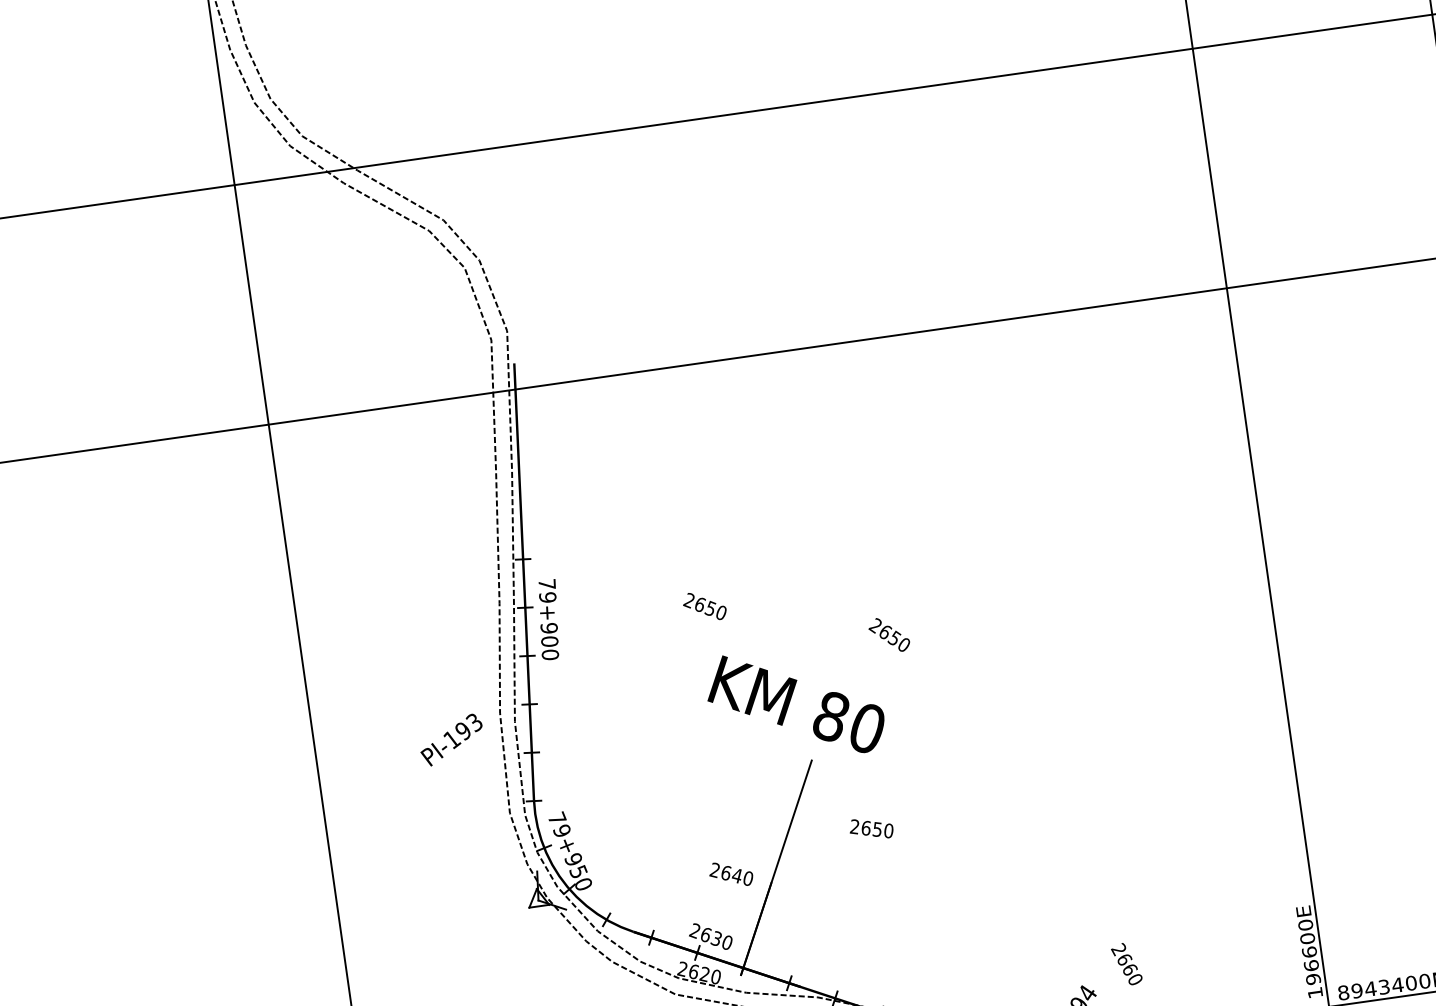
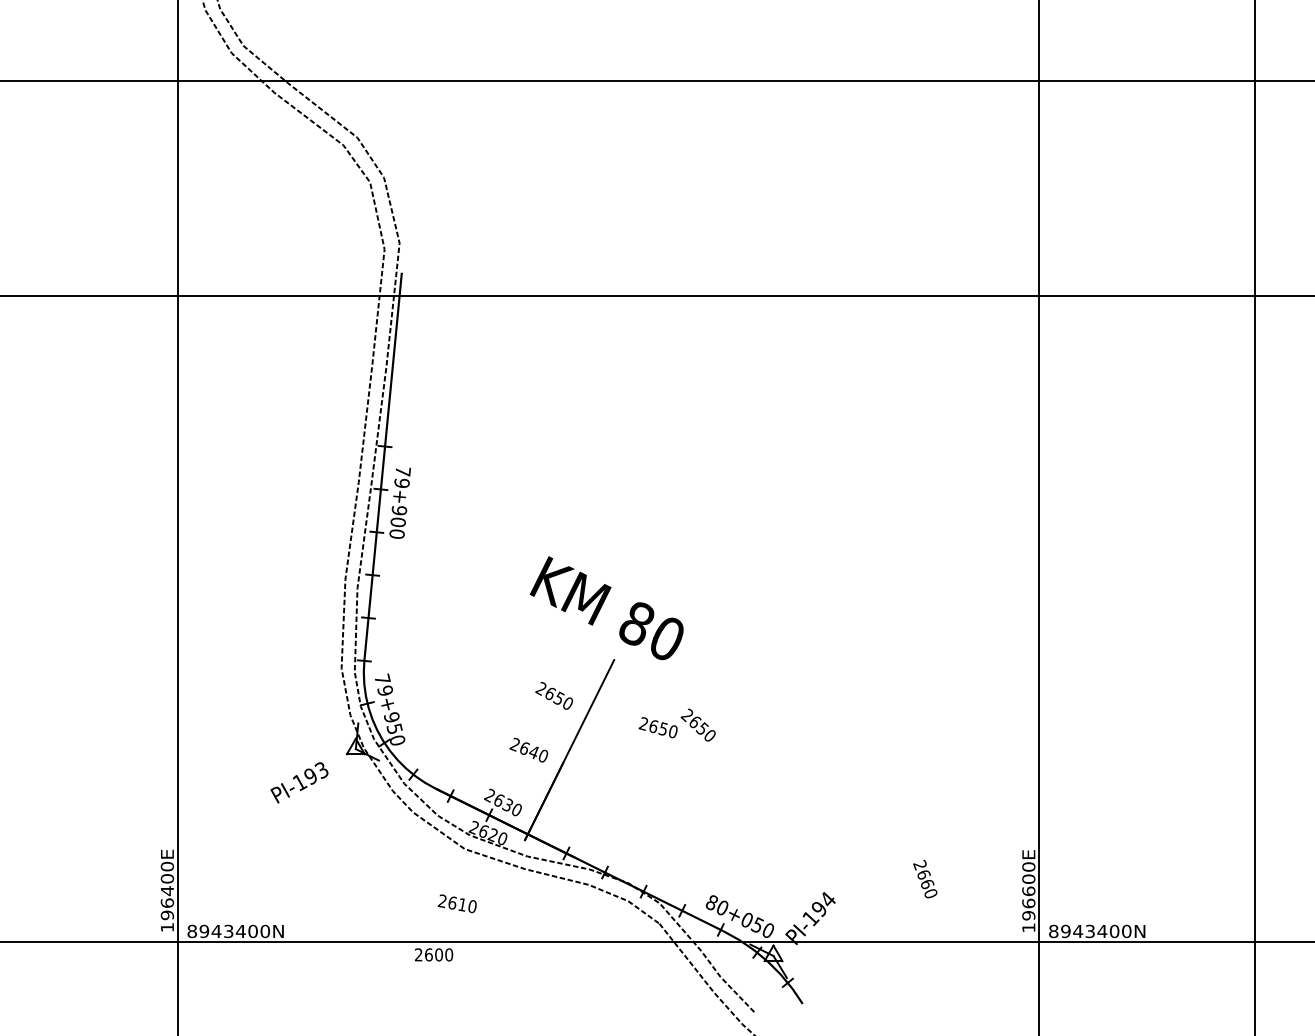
text: (705, 606) -> (554, 695), moved
text: (888, 634) -> (697, 724), moved
text: (451, 739) -> (299, 782), moved
text: (1126, 963) -> (925, 878), moved

